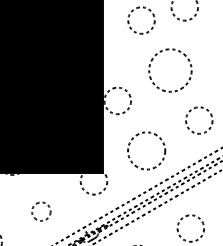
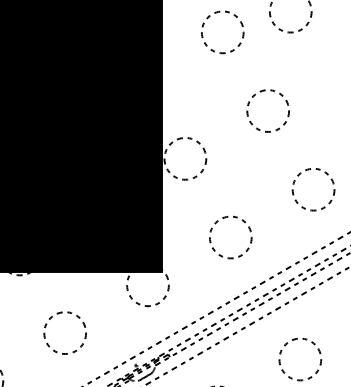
circle: (170, 70) -> (268, 110), size x0.62
circle: (146, 150) -> (230, 236), size x0.71
circle: (41, 211) -> (65, 332), size x1.43

